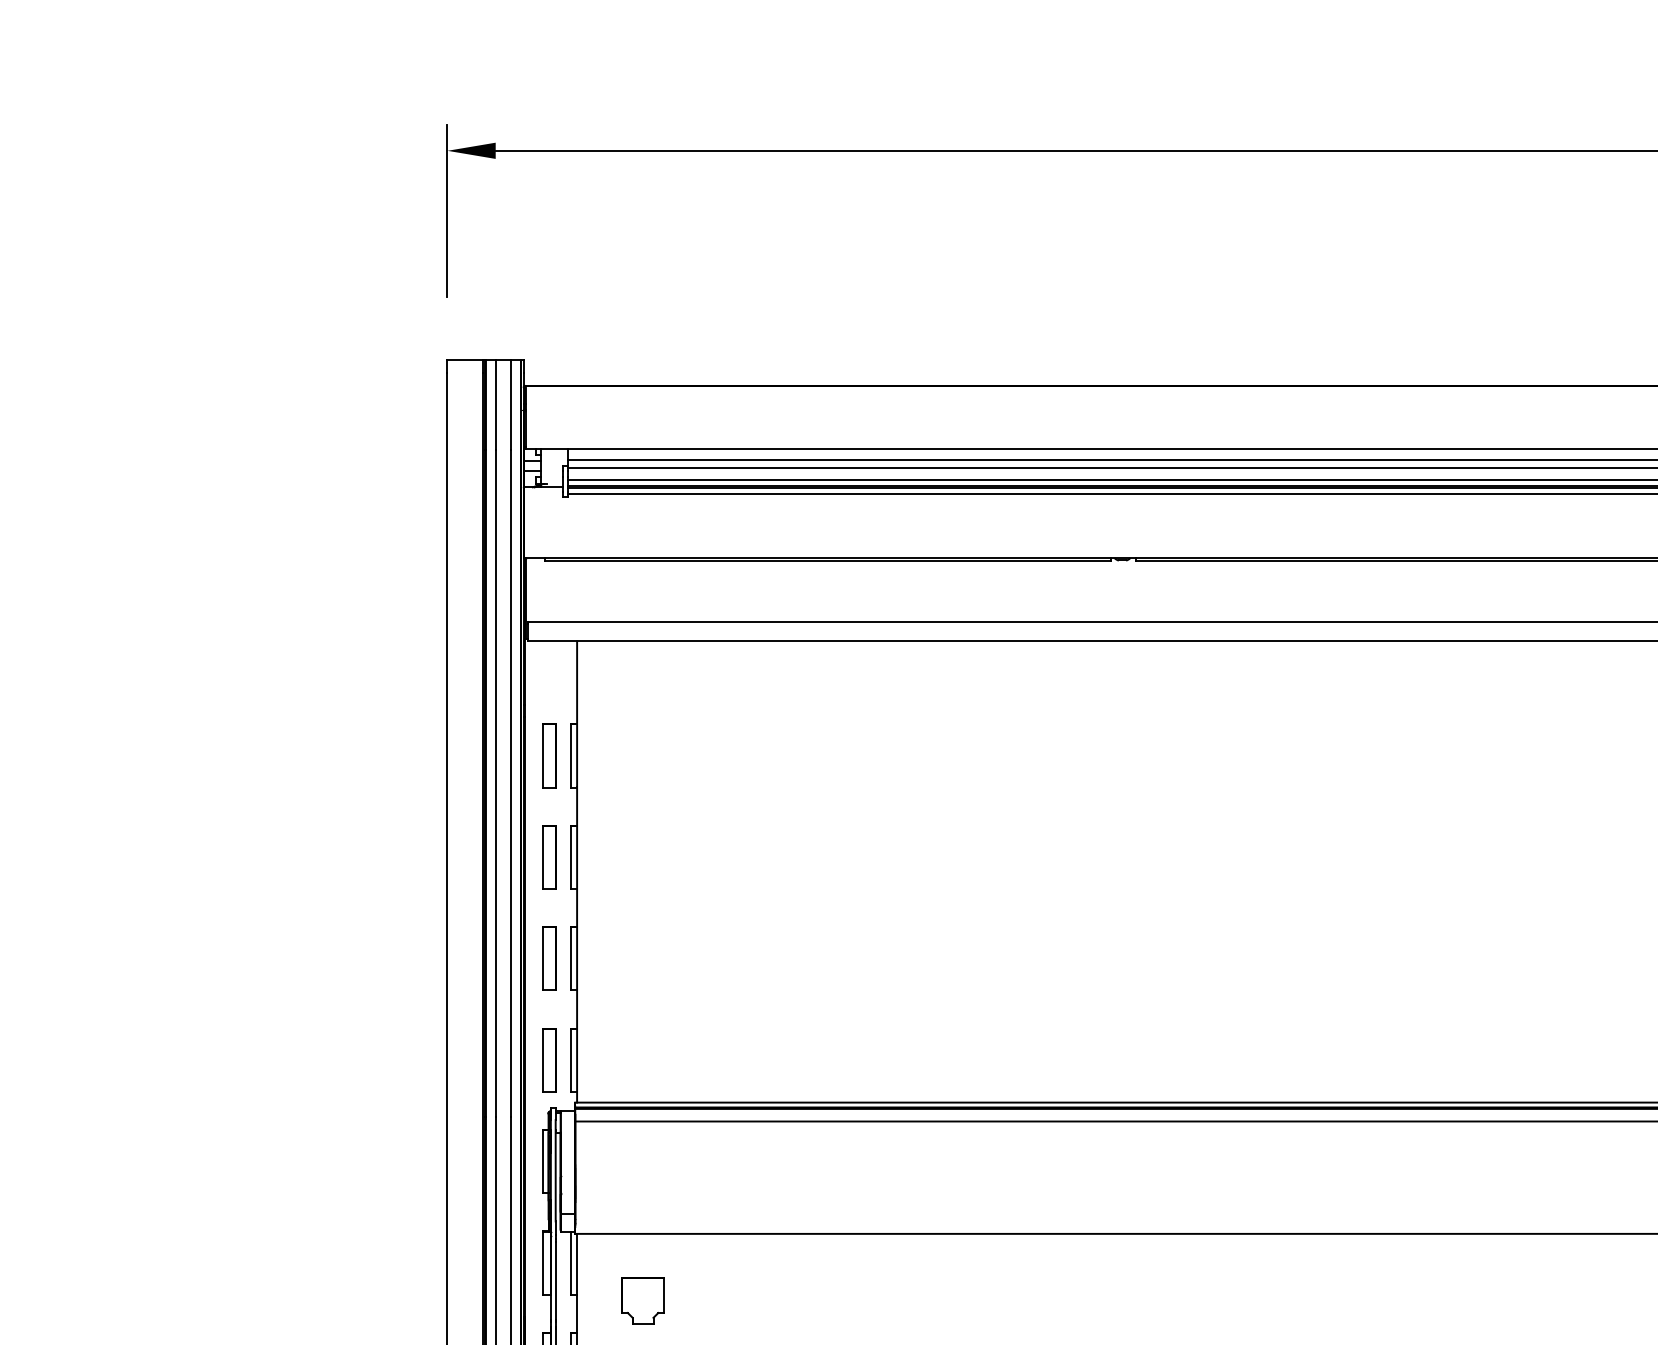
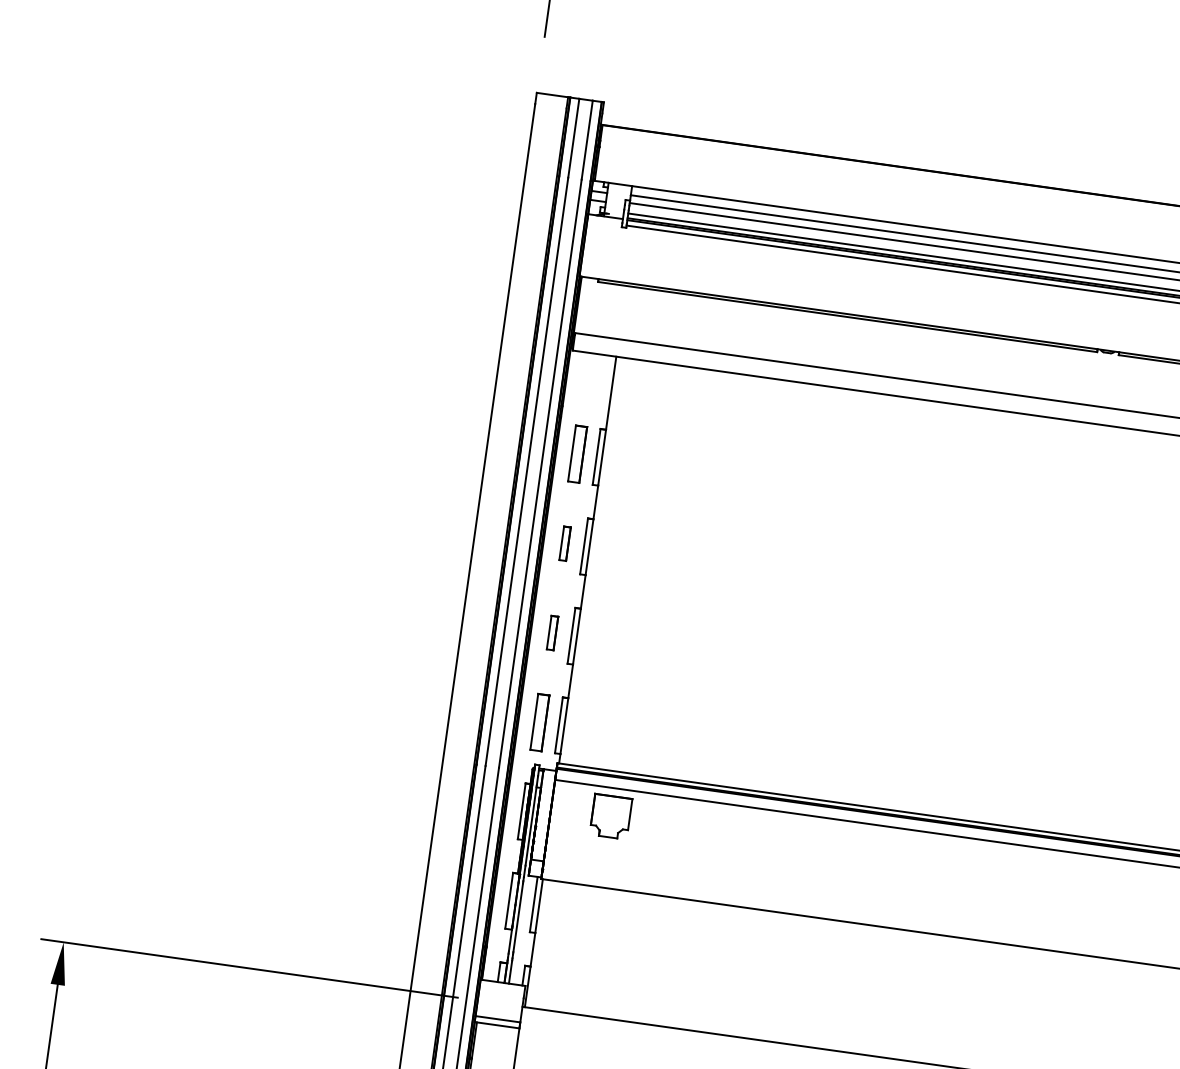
part: (549, 857) -> (565, 543), size x0.6
part: (549, 958) -> (552, 632), size x0.6
part: (642, 1300) -> (610, 816), moved

